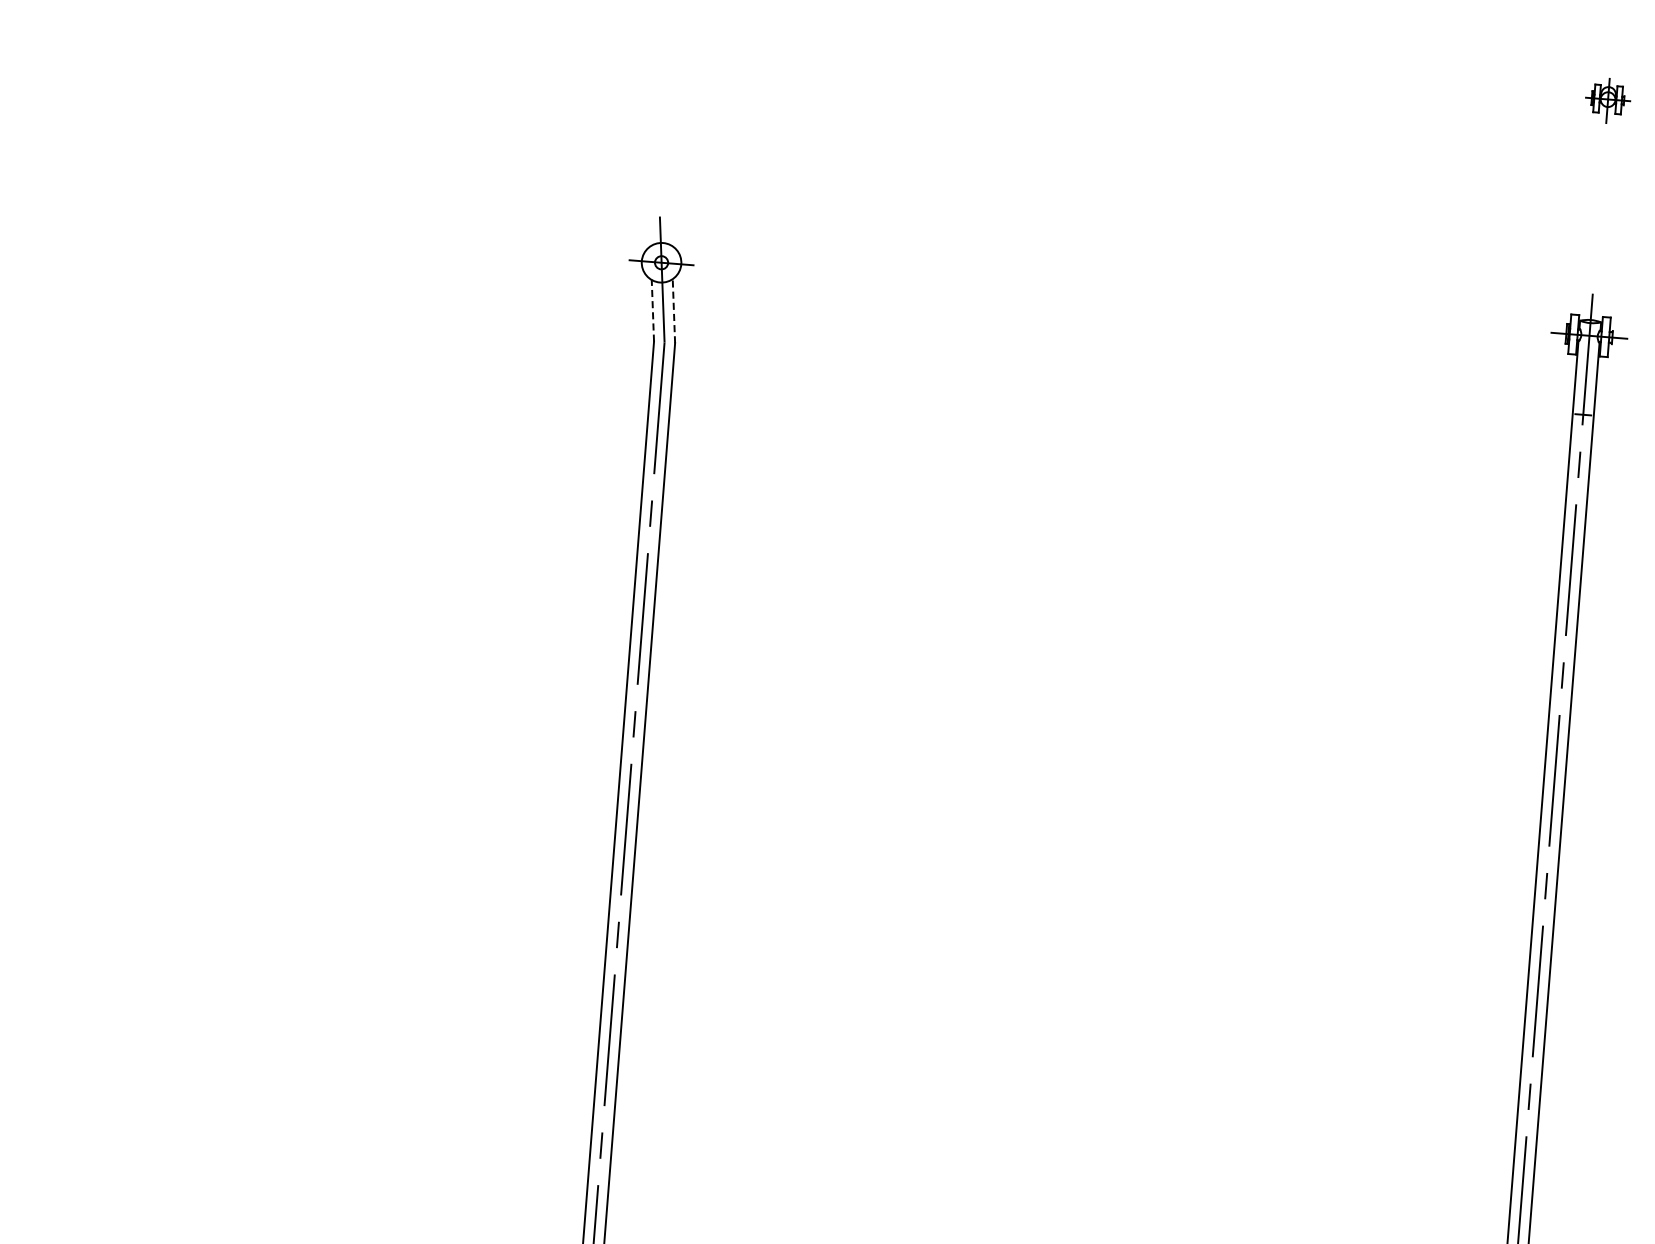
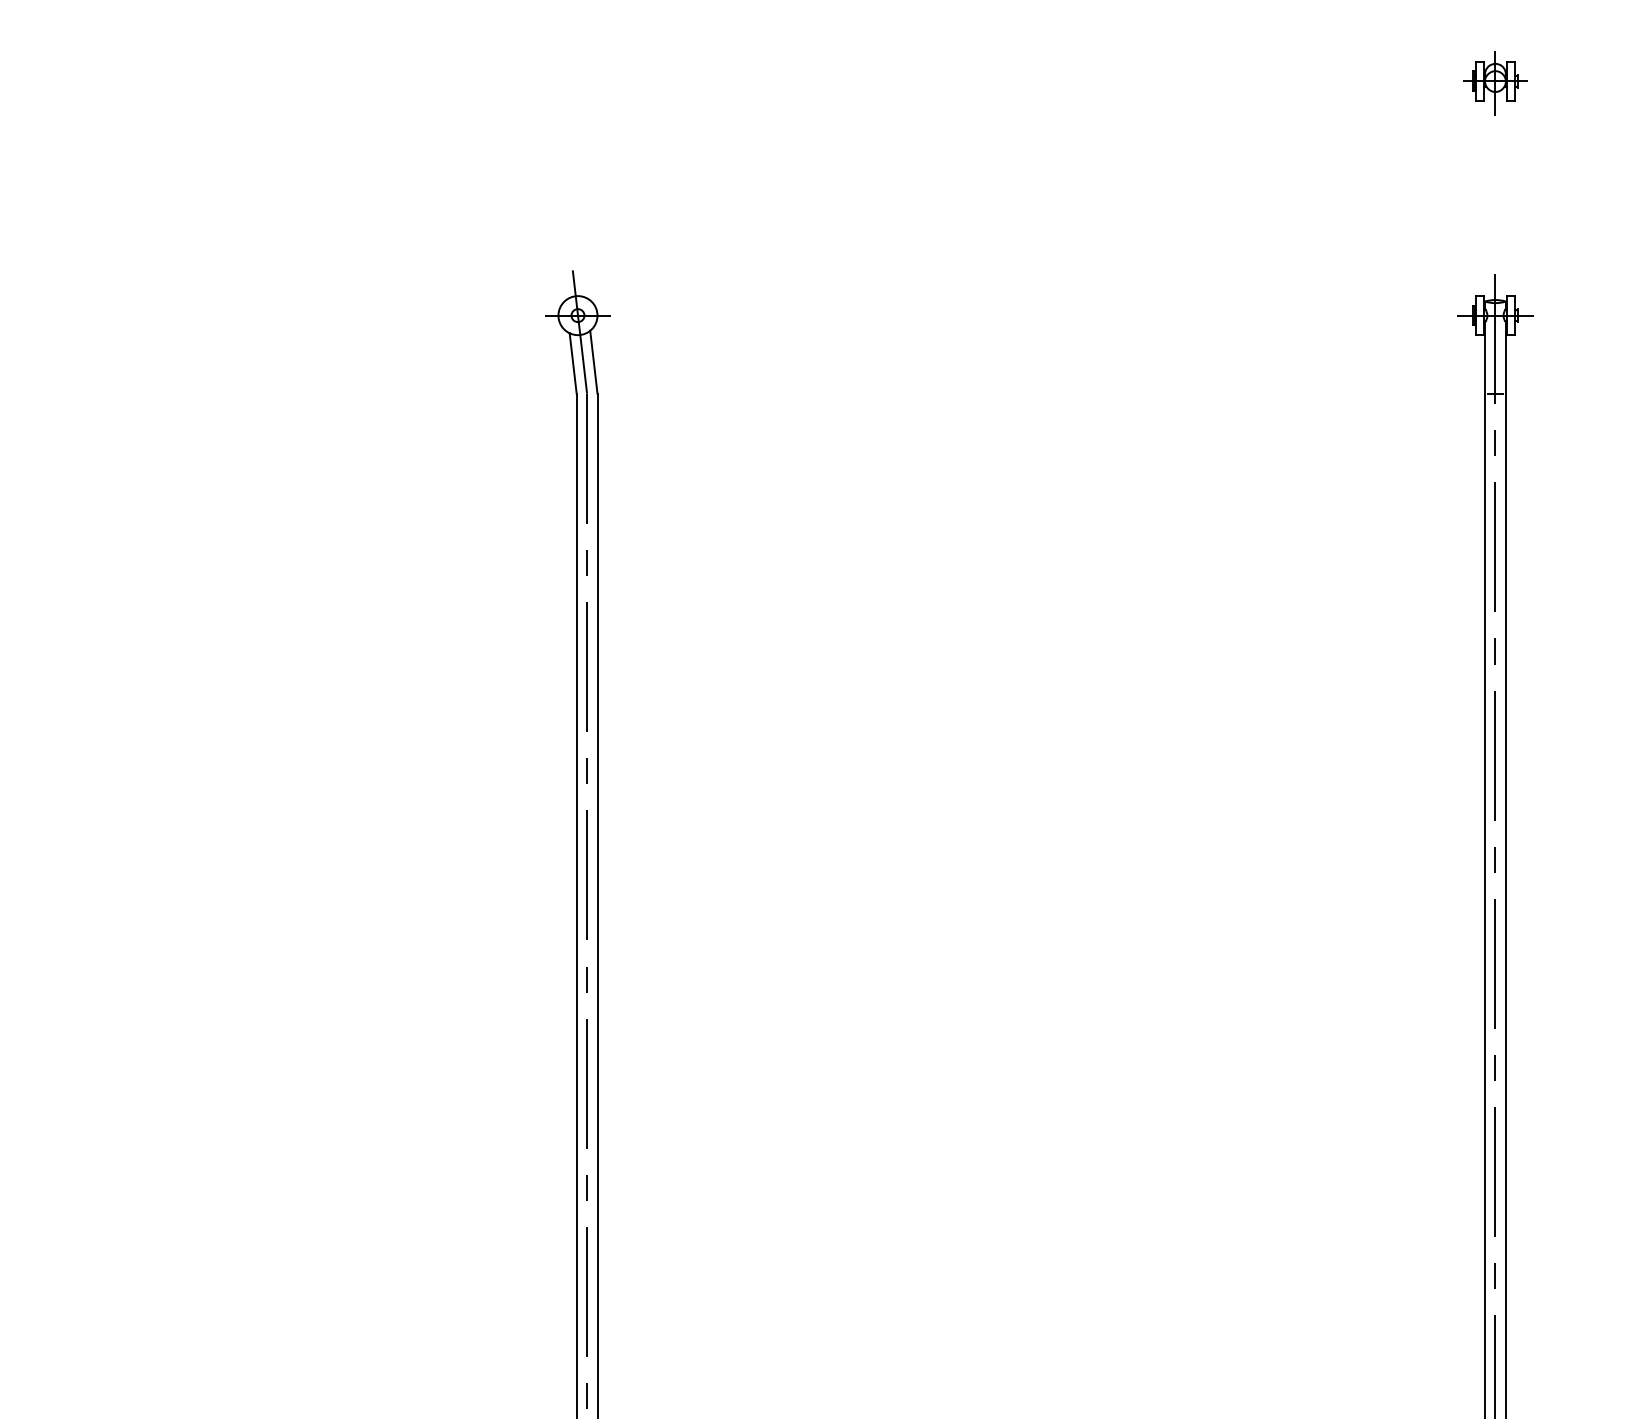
part: (1607, 101) -> (1495, 83), size x1.43
line: (653, 310) -> (573, 363), dashed -> solid
line: (673, 311) -> (593, 362), dashed -> solid

